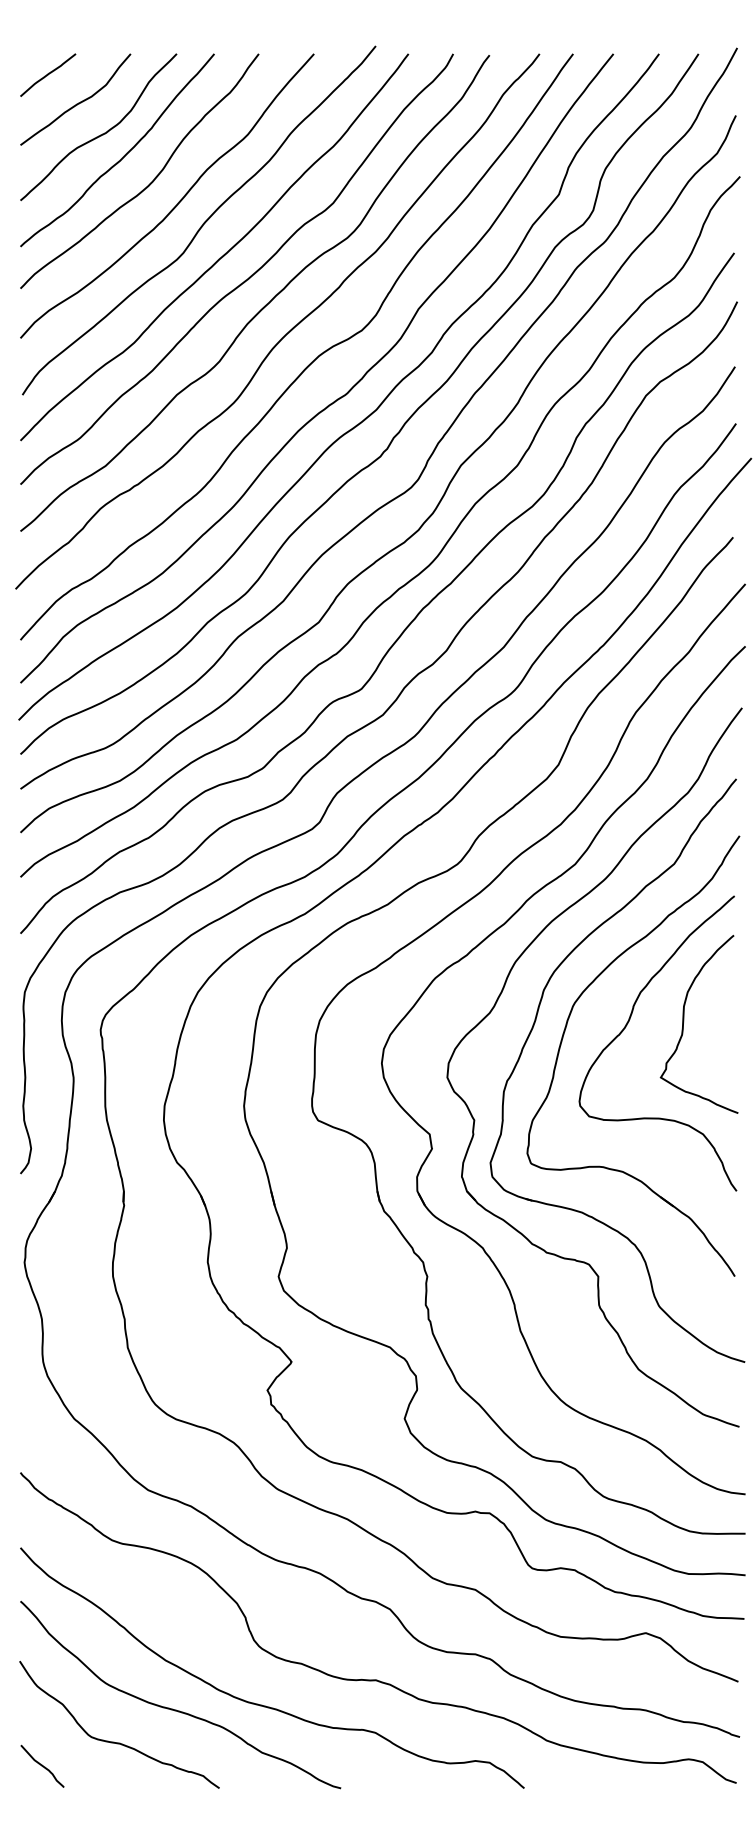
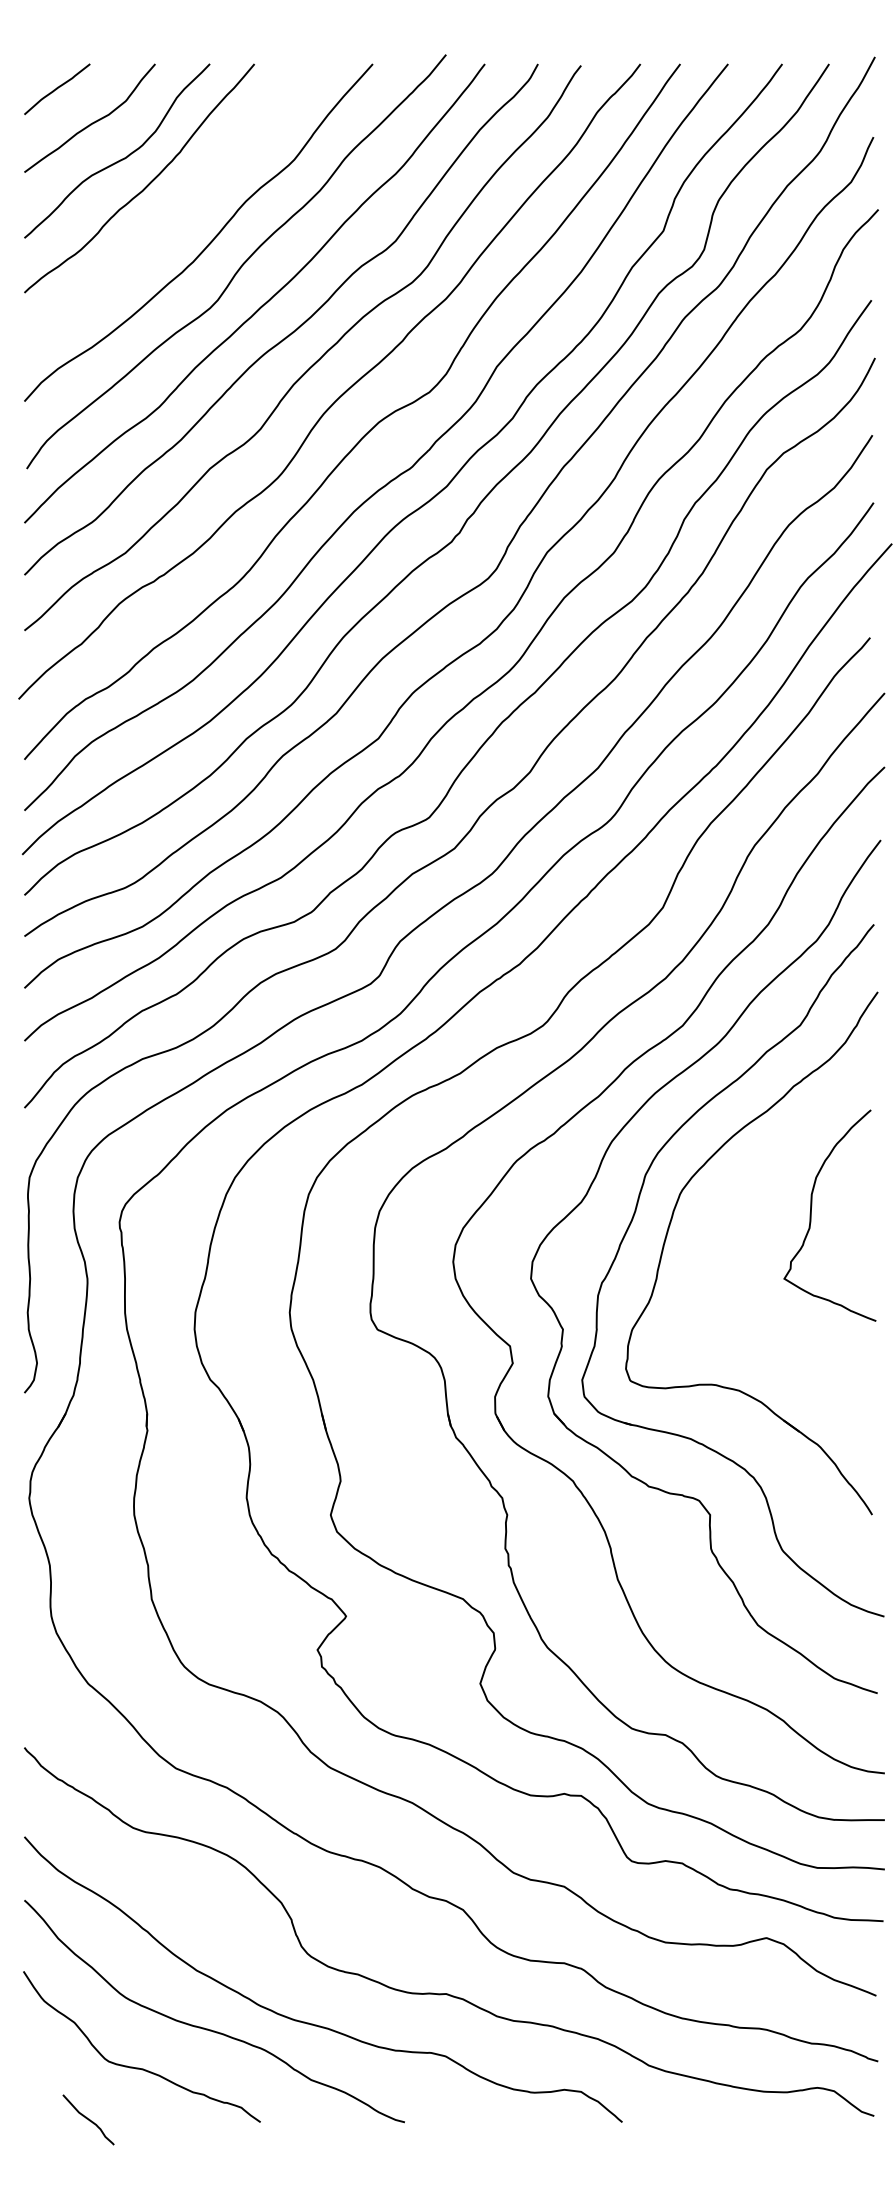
curve: (151, 181) -> (179, 215), removed
curve: (626, 1027) -> (743, 1219), removed
curve: (42, 1765) -> (88, 2118), moved

